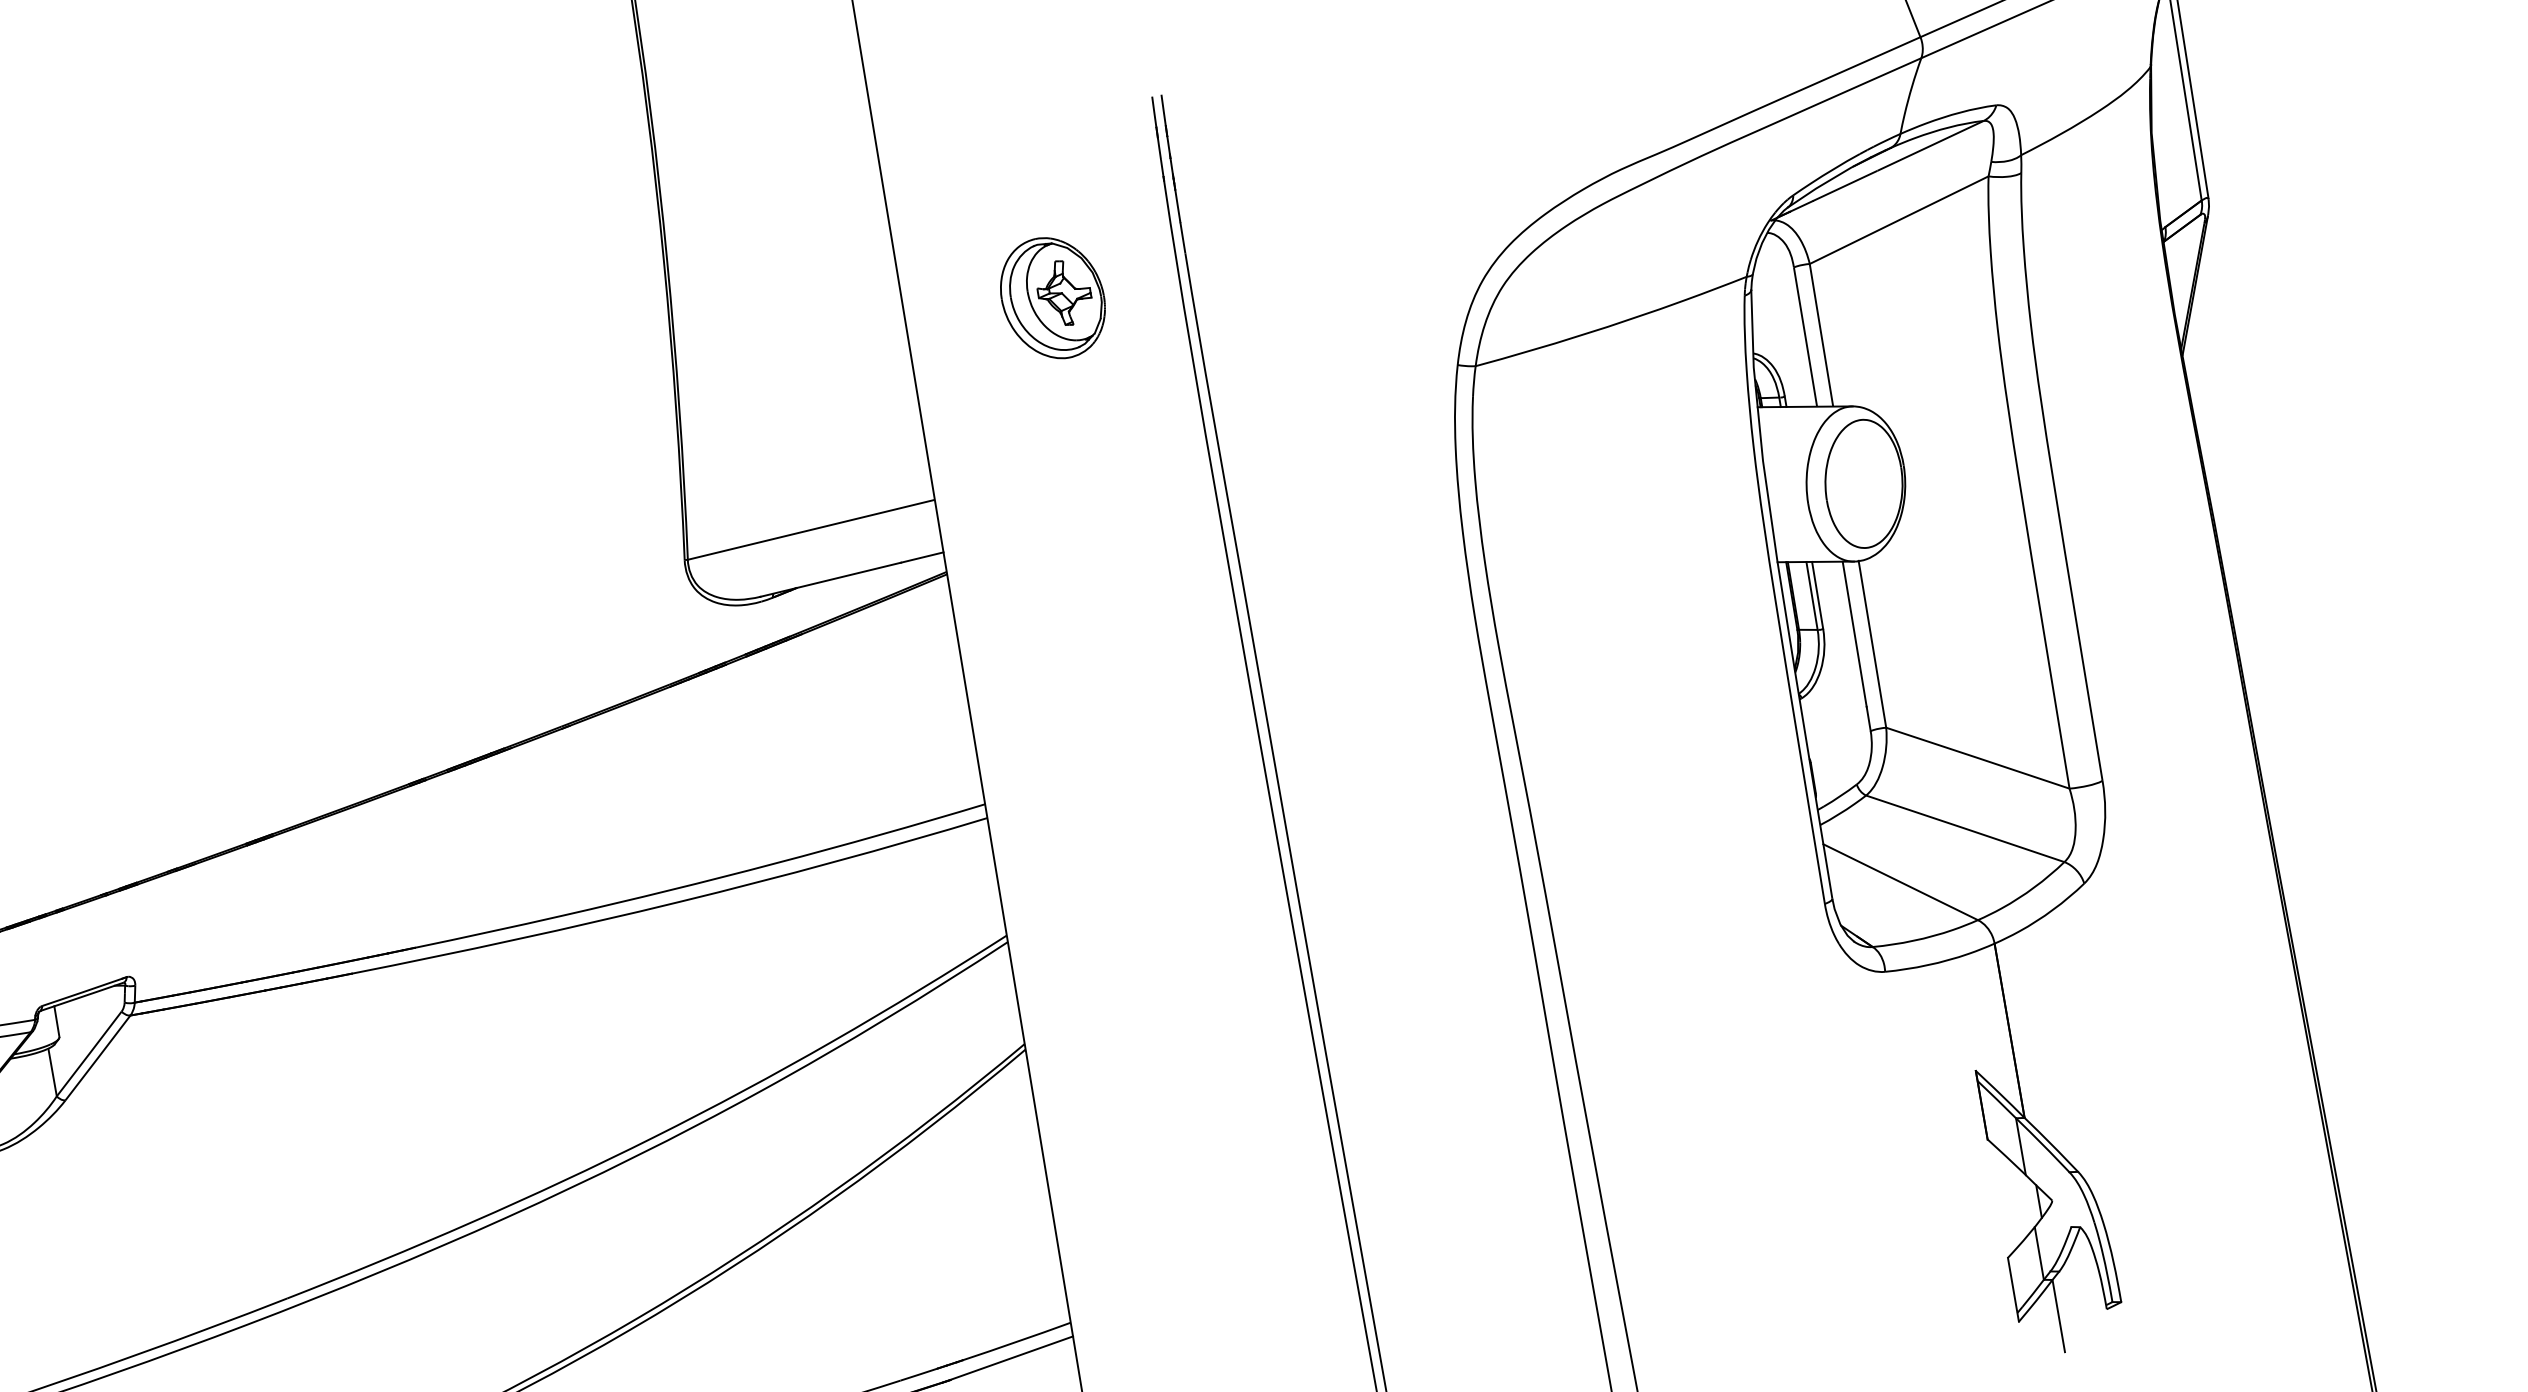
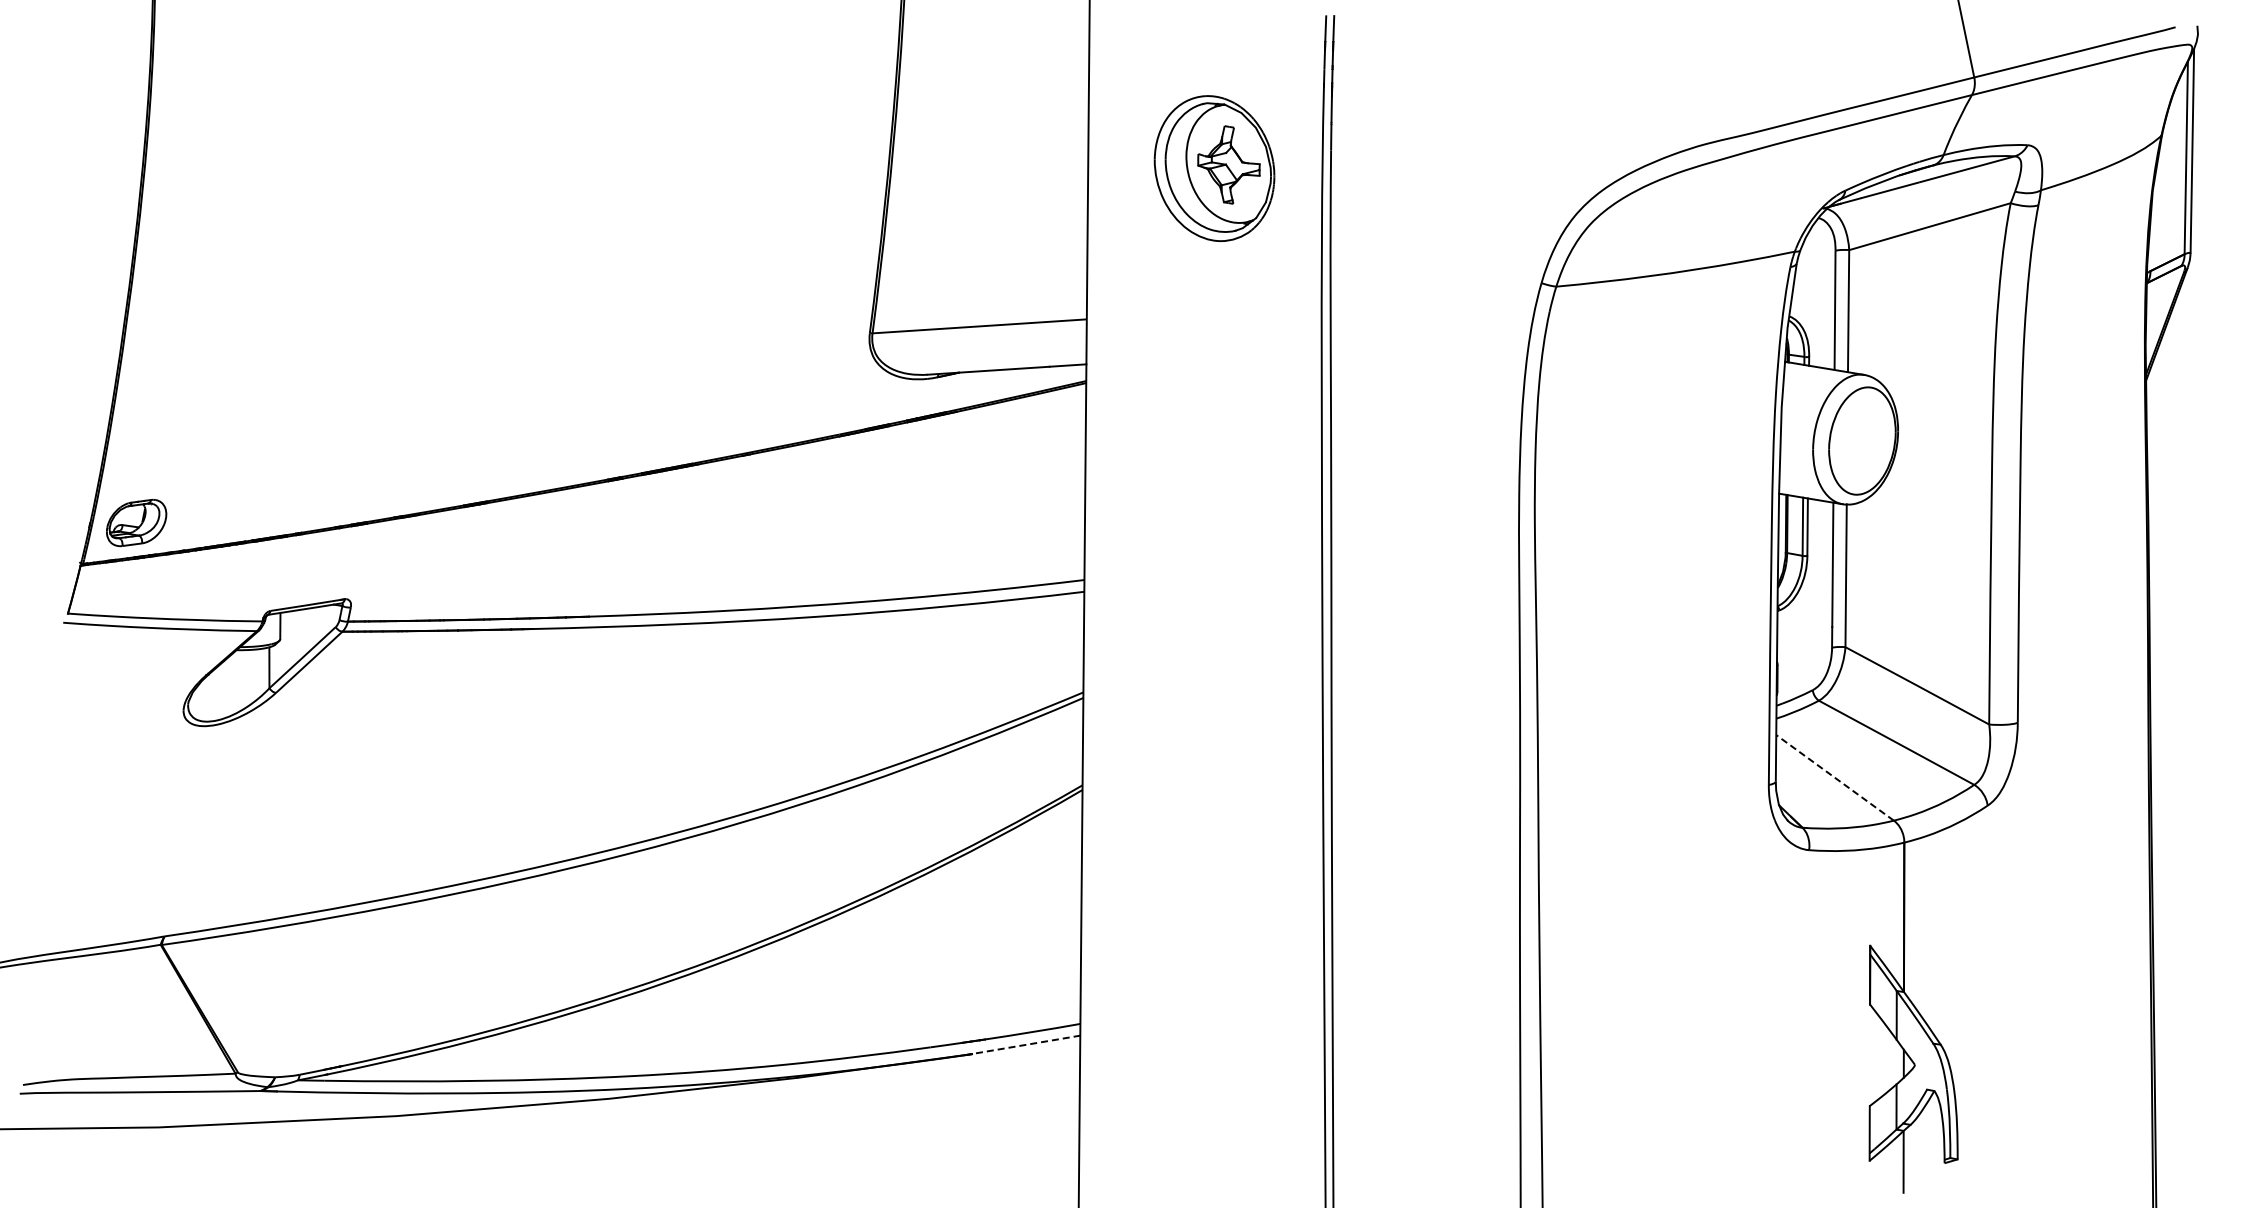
part: (1051, 298) -> (1213, 168), size x1.4
line: (1901, 881) -> (1835, 777), solid -> dashed
line: (1008, 1359) -> (1023, 1045), solid -> dashed

